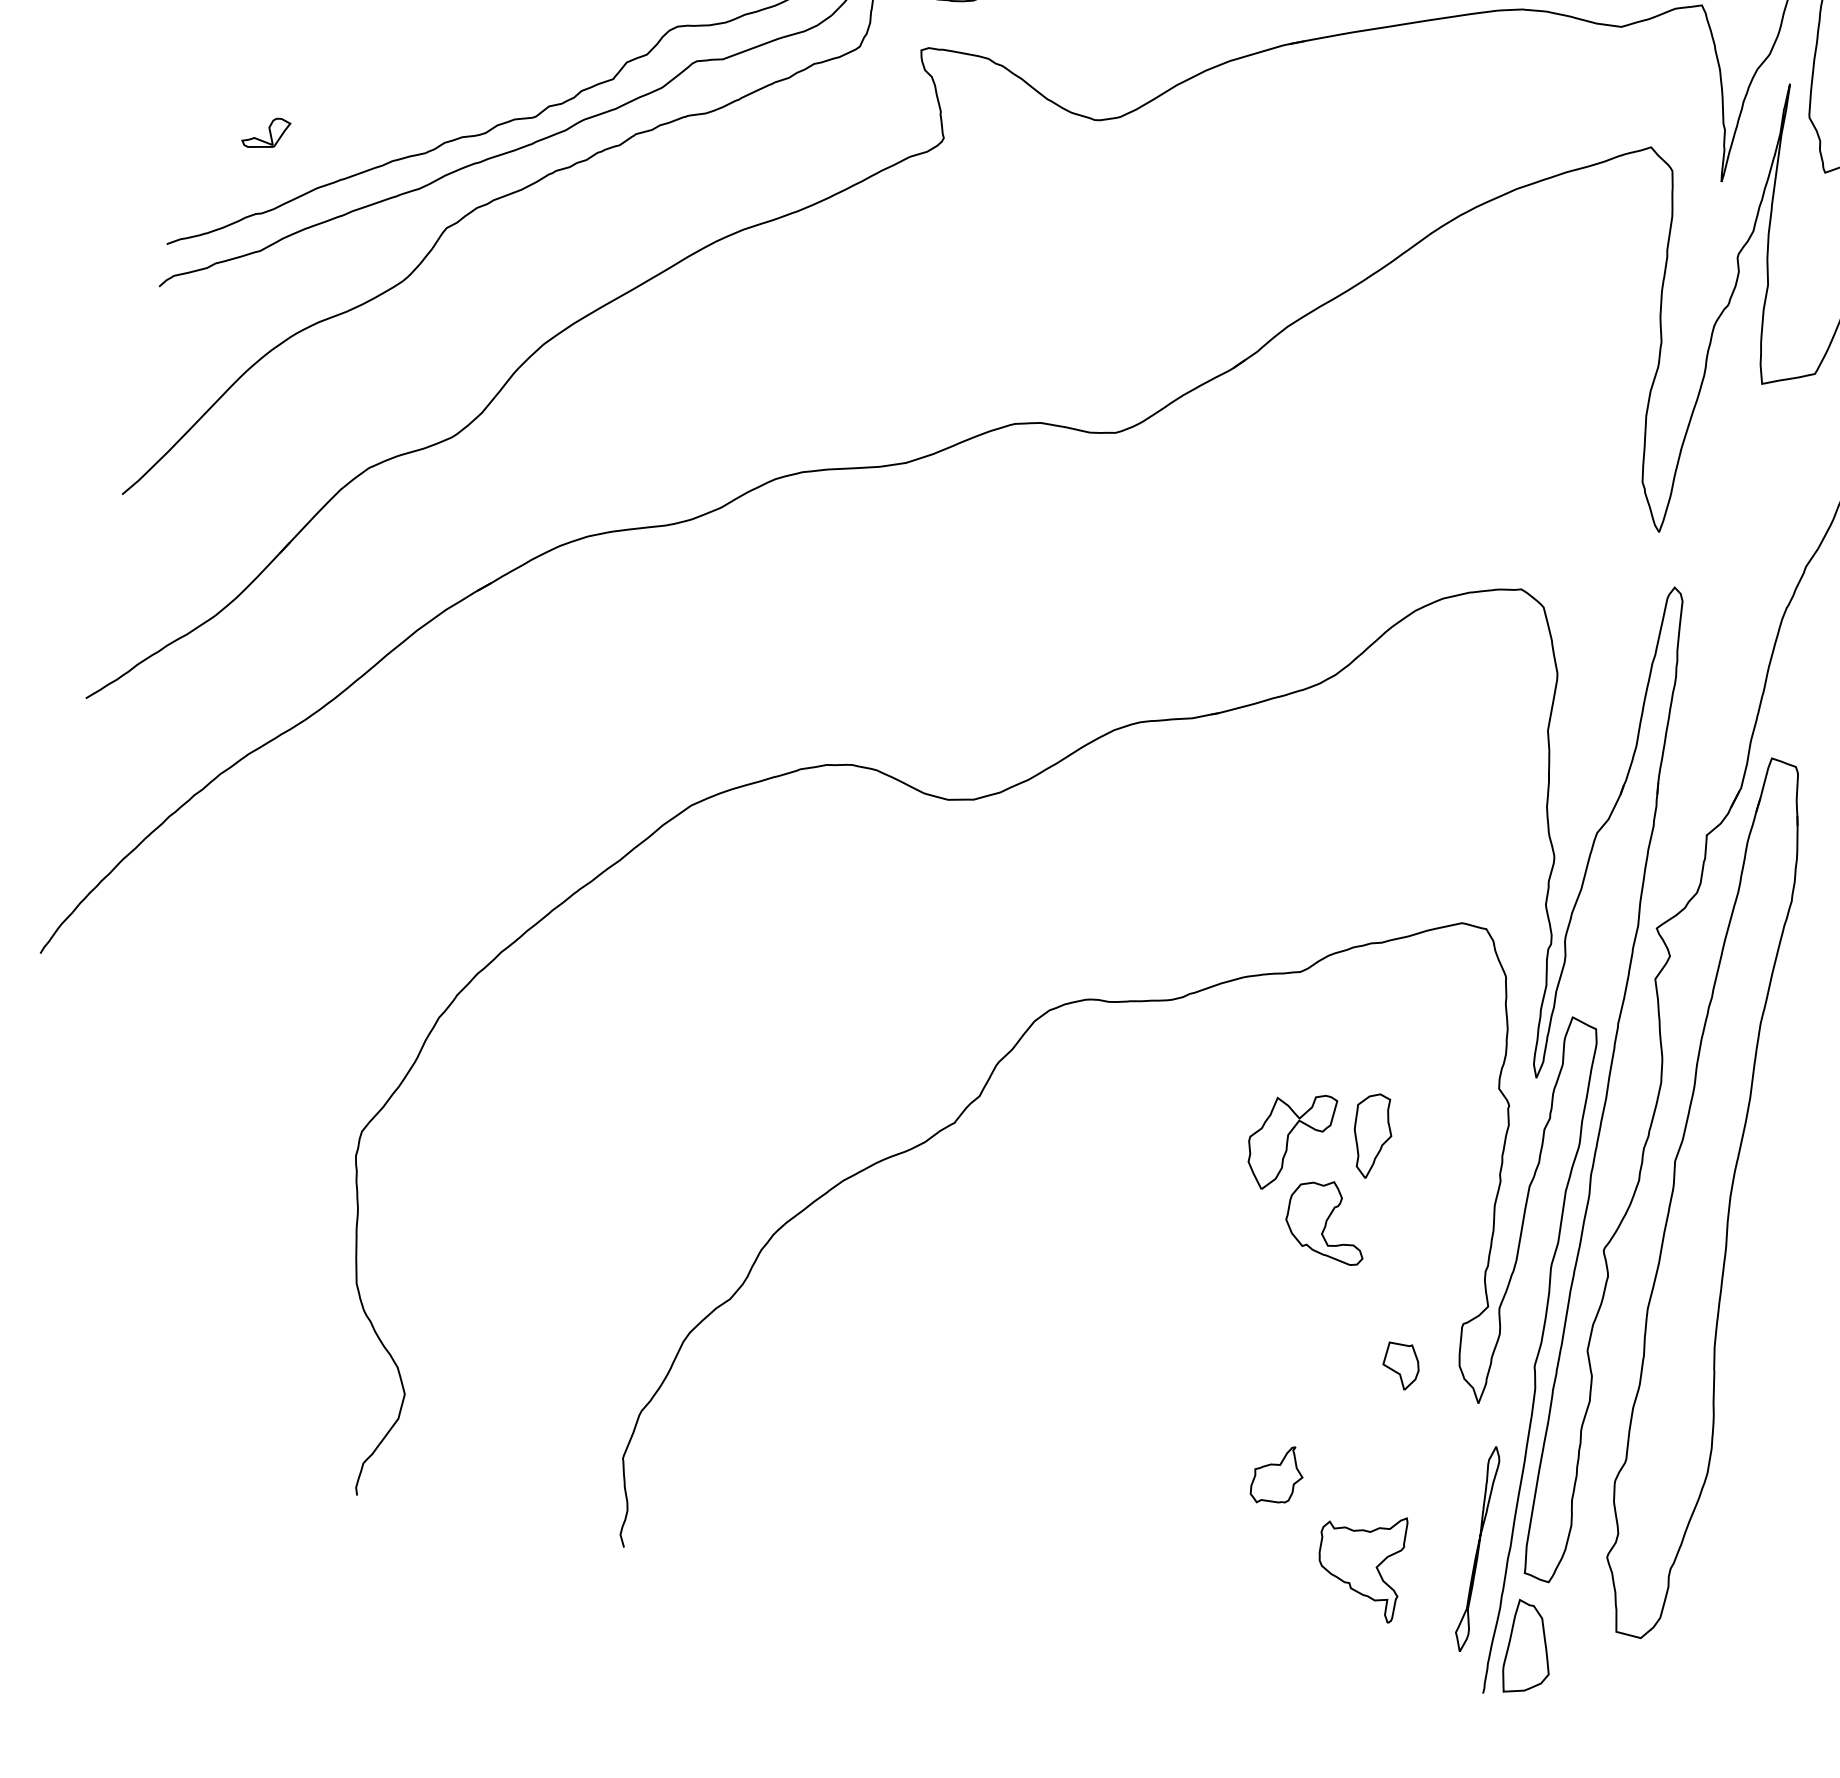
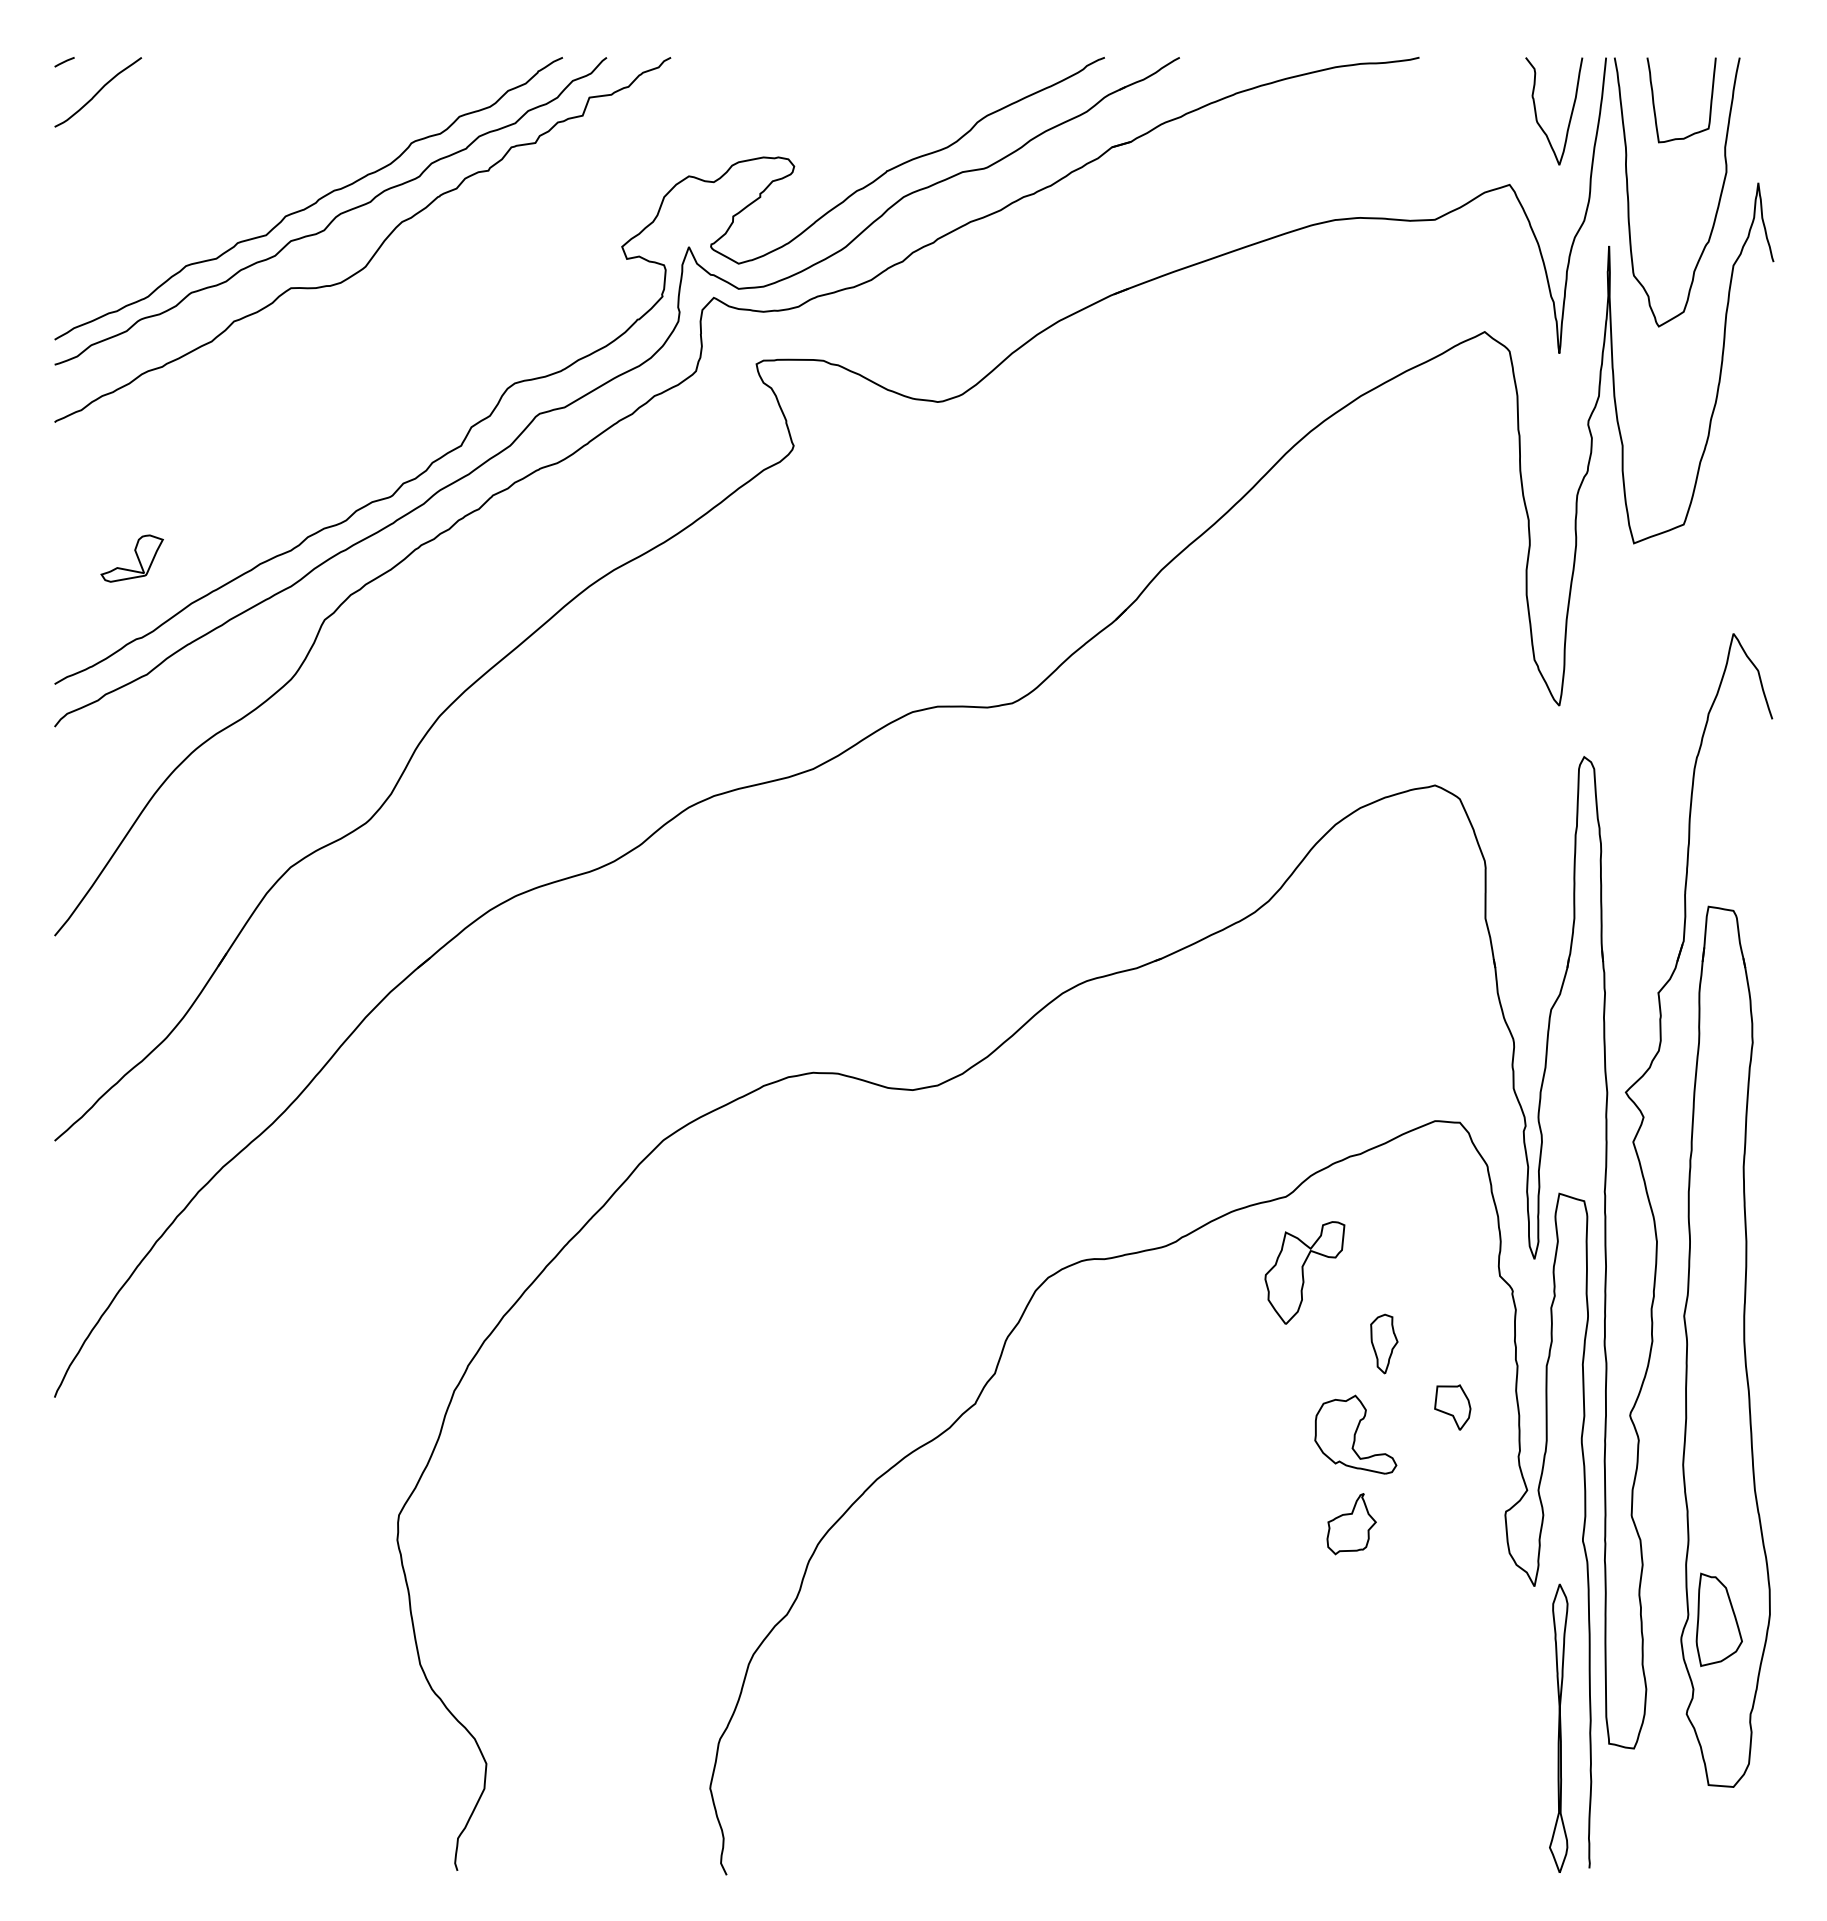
part: (266, 133) -> (132, 558), size x1.4
part: (1372, 1135) -> (1384, 1343), size x0.7
part: (1289, 1141) -> (1304, 1272), moved
part: (1400, 1366) -> (1452, 1407), moved
part: (1277, 1475) -> (1351, 1524), moved
part: (1477, 1548) -> (1558, 1728), size x1.4
part: (1359, 1562) -> (1446, 1762), removed
part: (1529, 1648) -> (1718, 1619), moved

